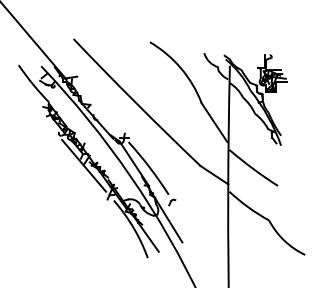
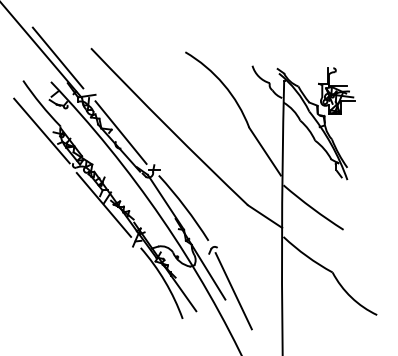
line: (46, 46) -> (57, 57), added
line: (33, 105) -> (41, 130), added
line: (97, 107) -> (120, 132), added
line: (188, 235) -> (233, 291), added

